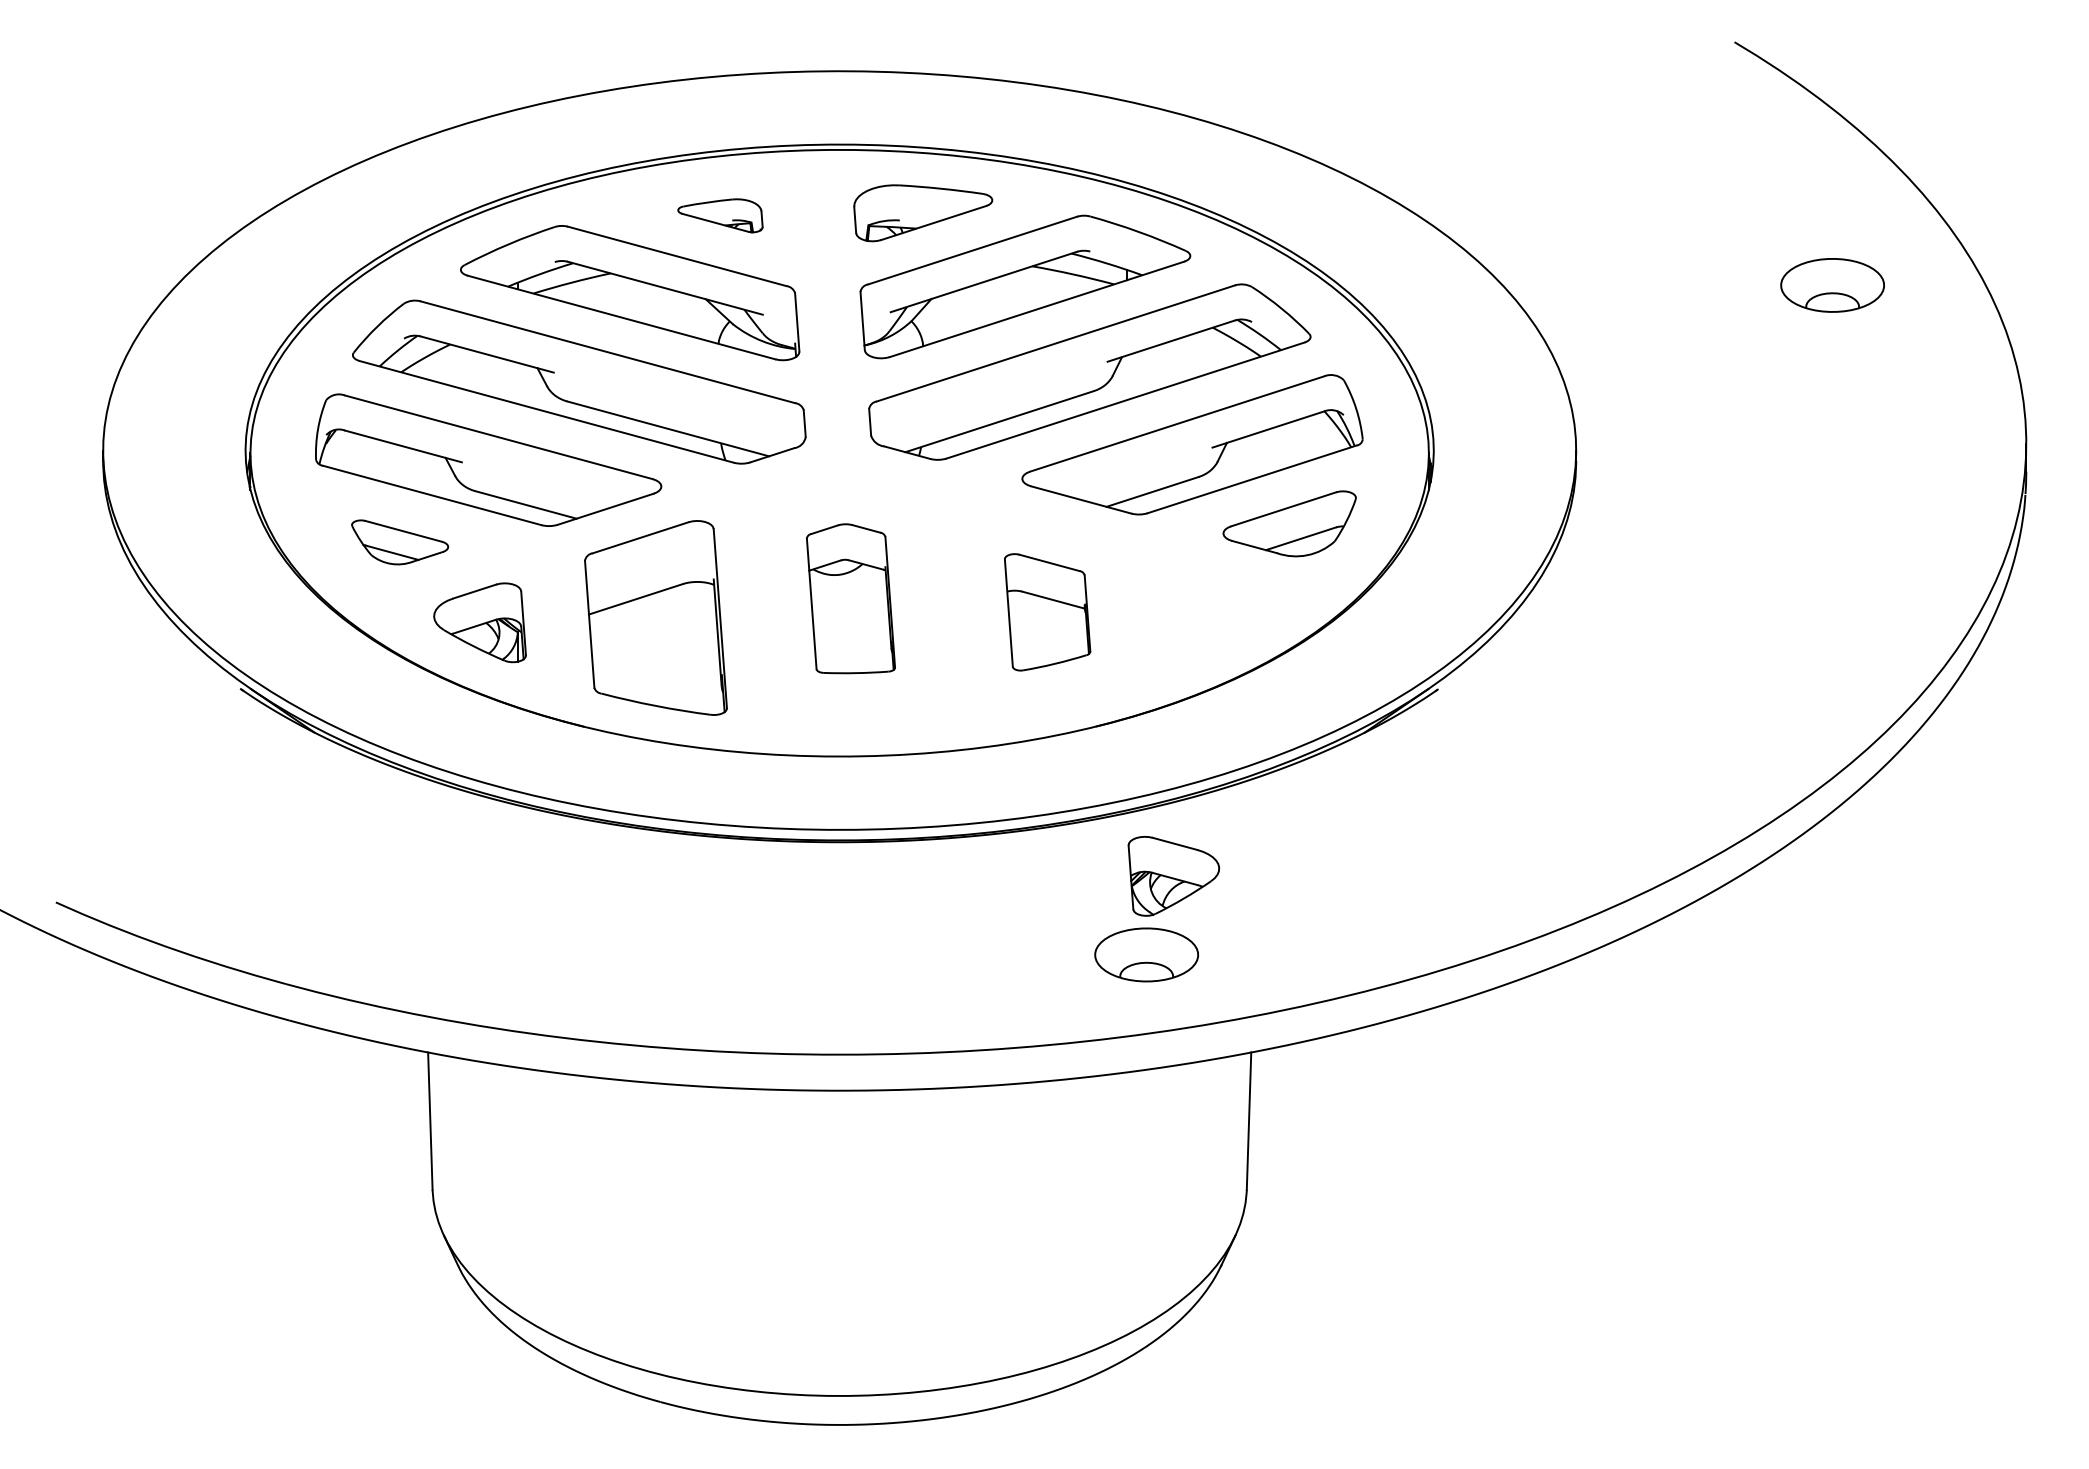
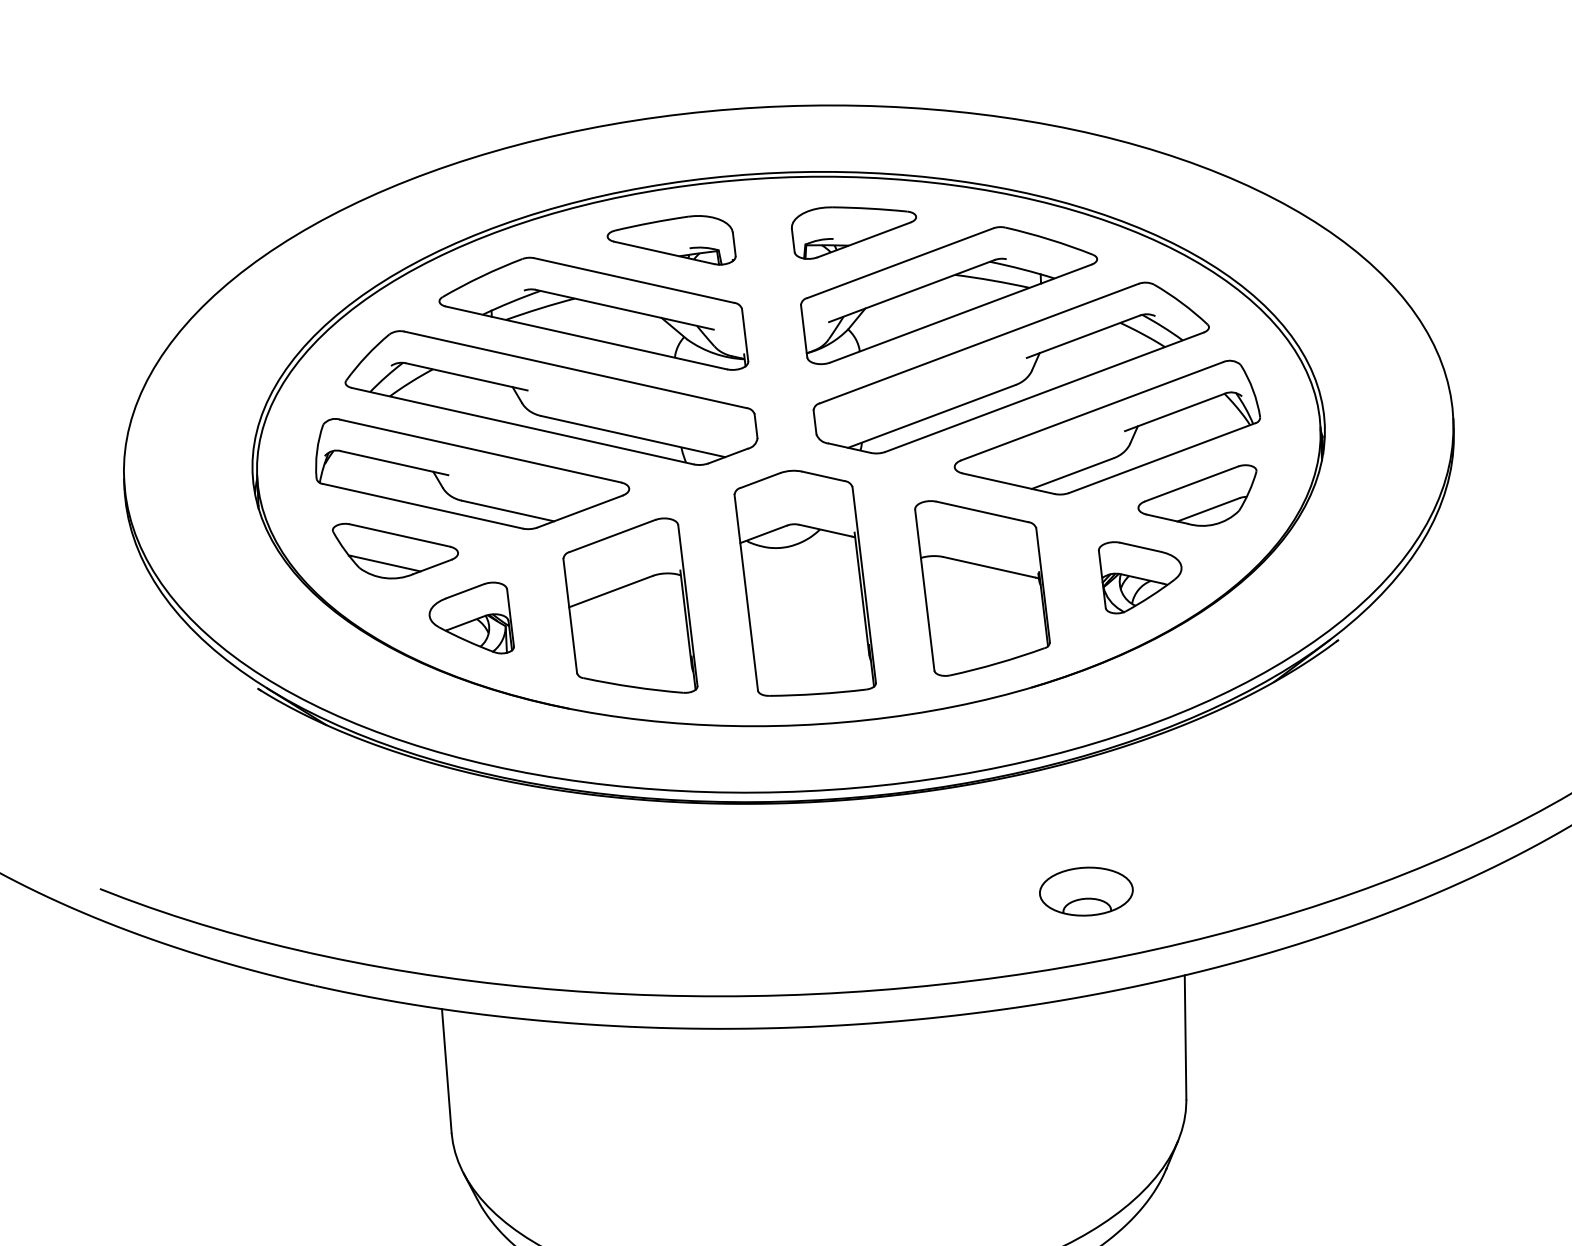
part: (720, 215) -> (671, 241), size x1.67
part: (399, 542) -> (395, 550), size x1.43
part: (850, 598) -> (804, 582), size x1.67
part: (1047, 612) -> (982, 586), size x1.67
part: (1173, 875) -> (1140, 575), moved

